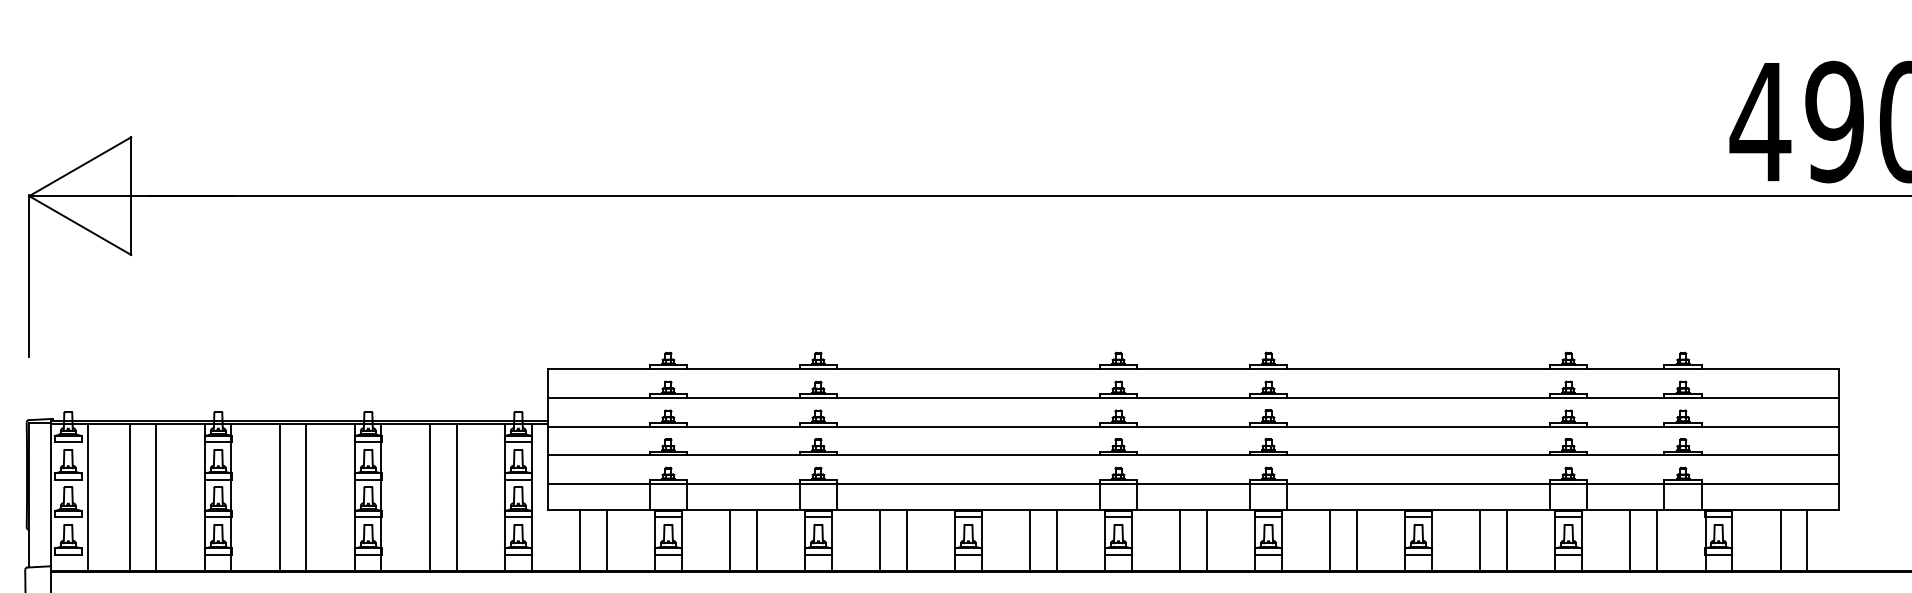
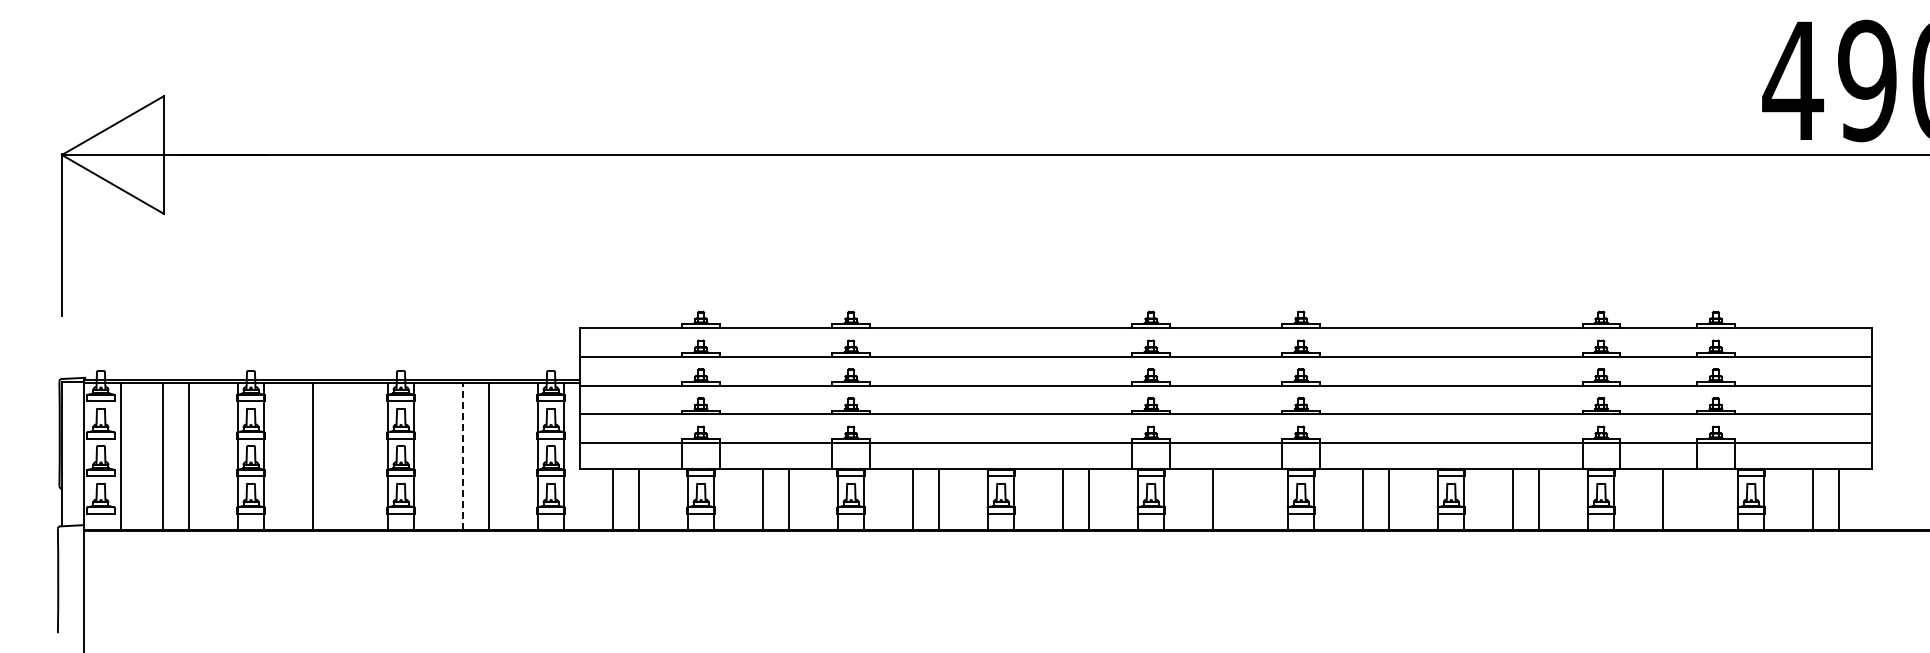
line: (306, 496) -> (339, 455), removed
line: (429, 496) -> (462, 455), solid -> dashed
line: (1206, 539) -> (1239, 498), removed
line: (1656, 539) -> (1689, 498), removed

